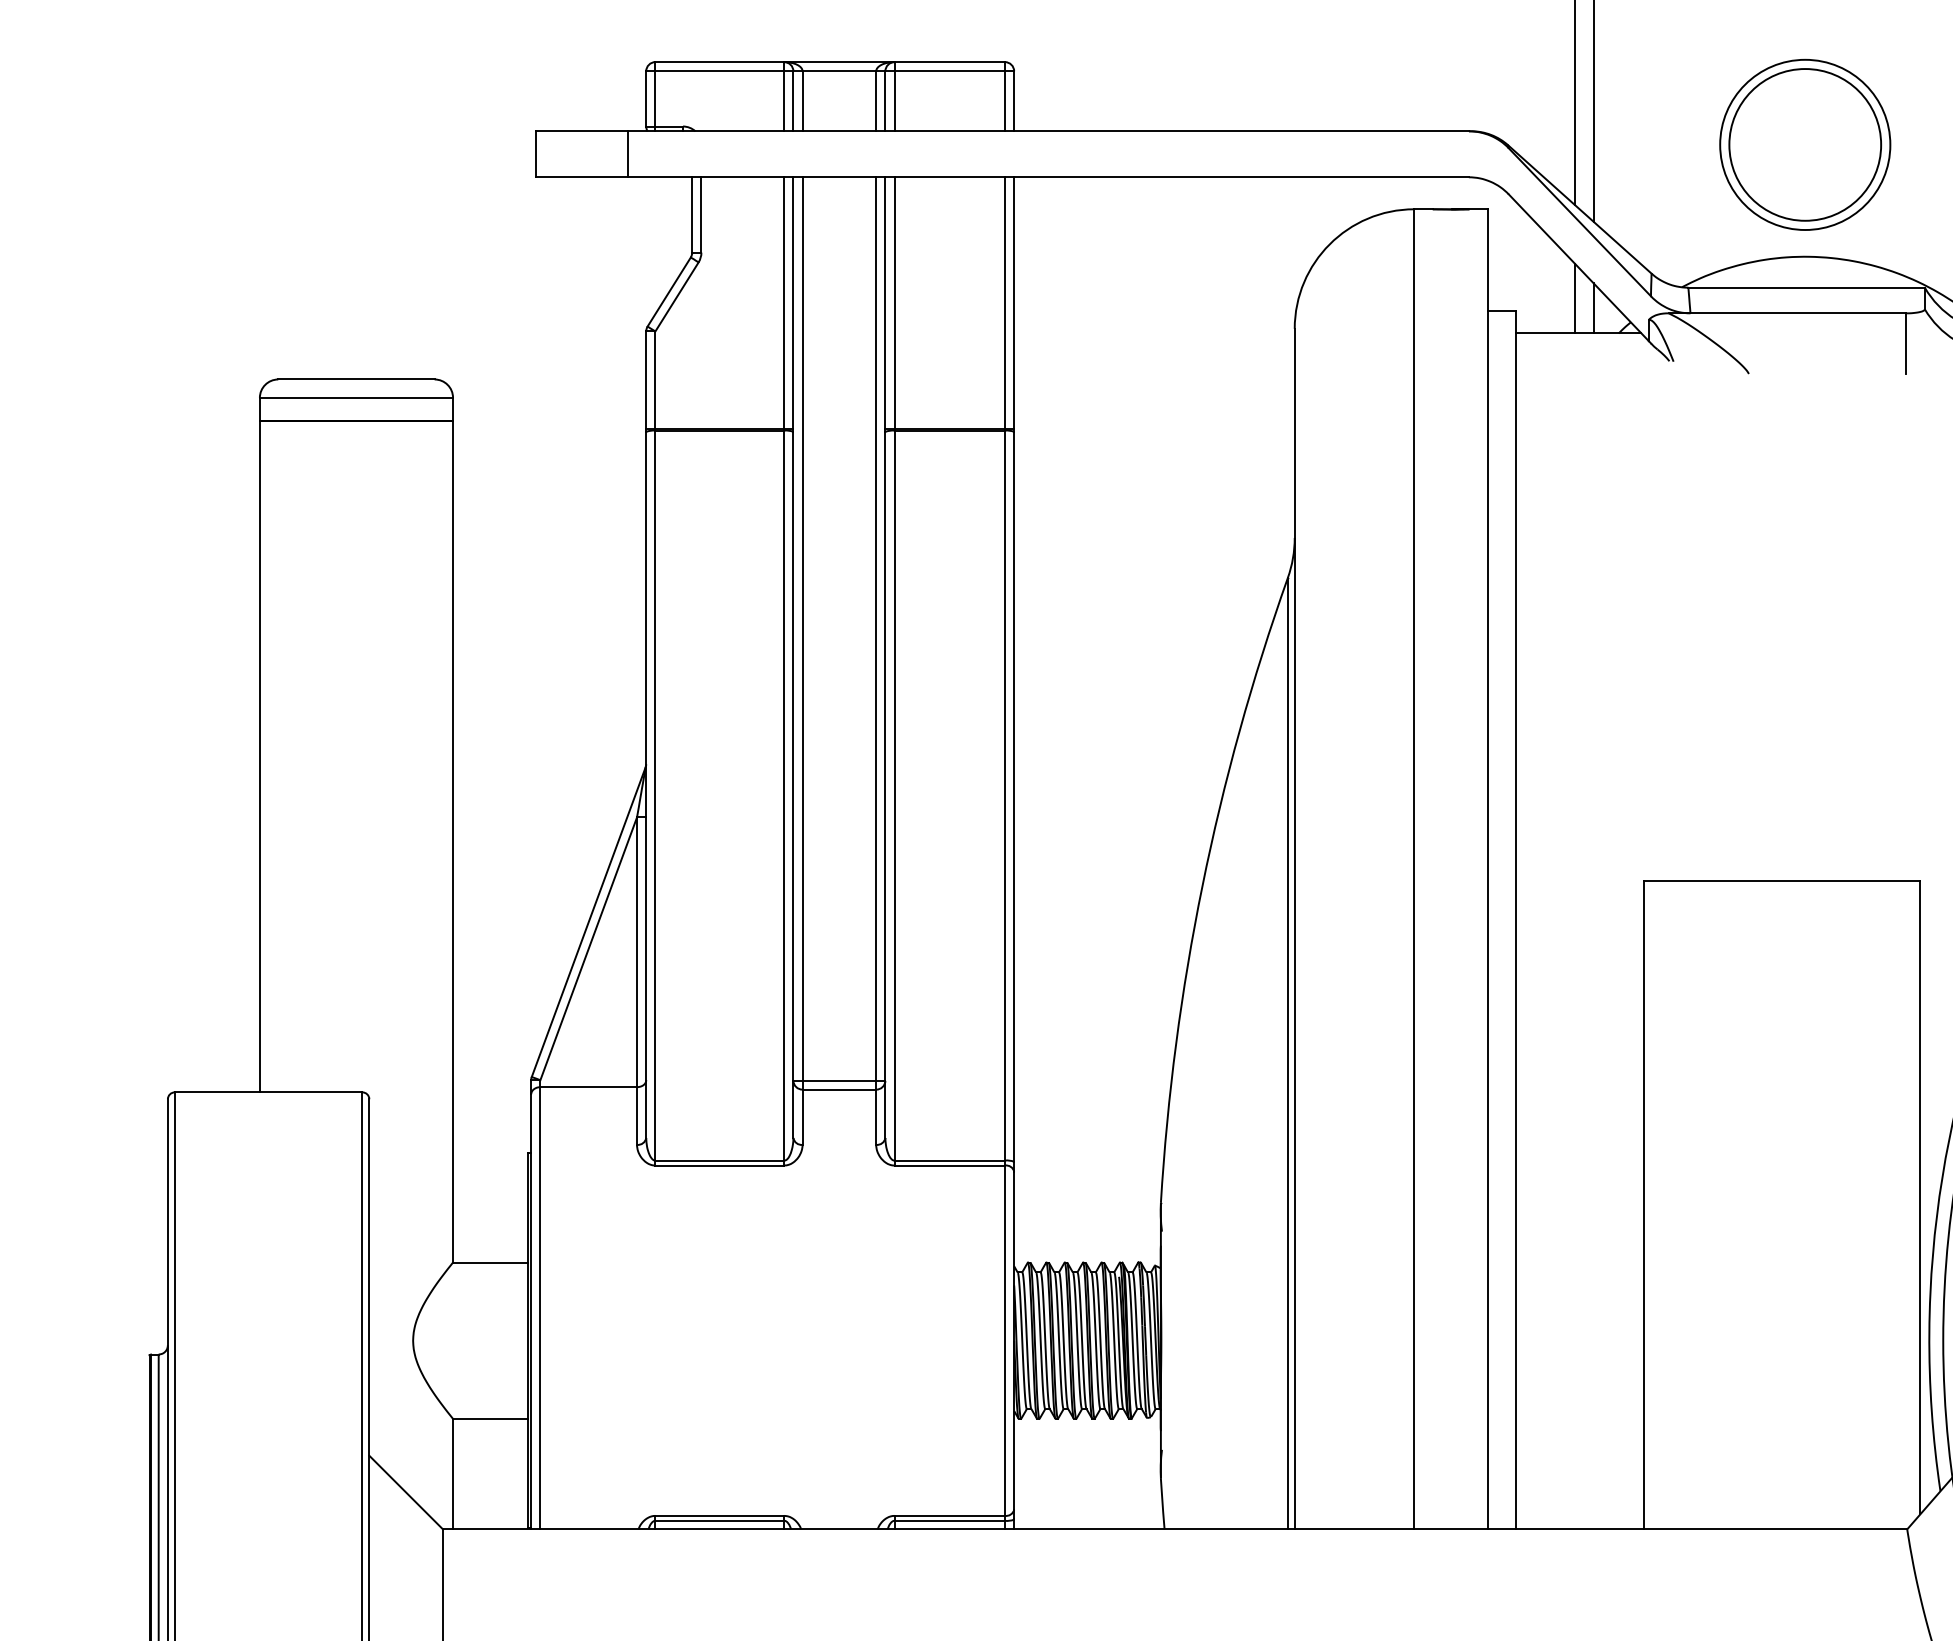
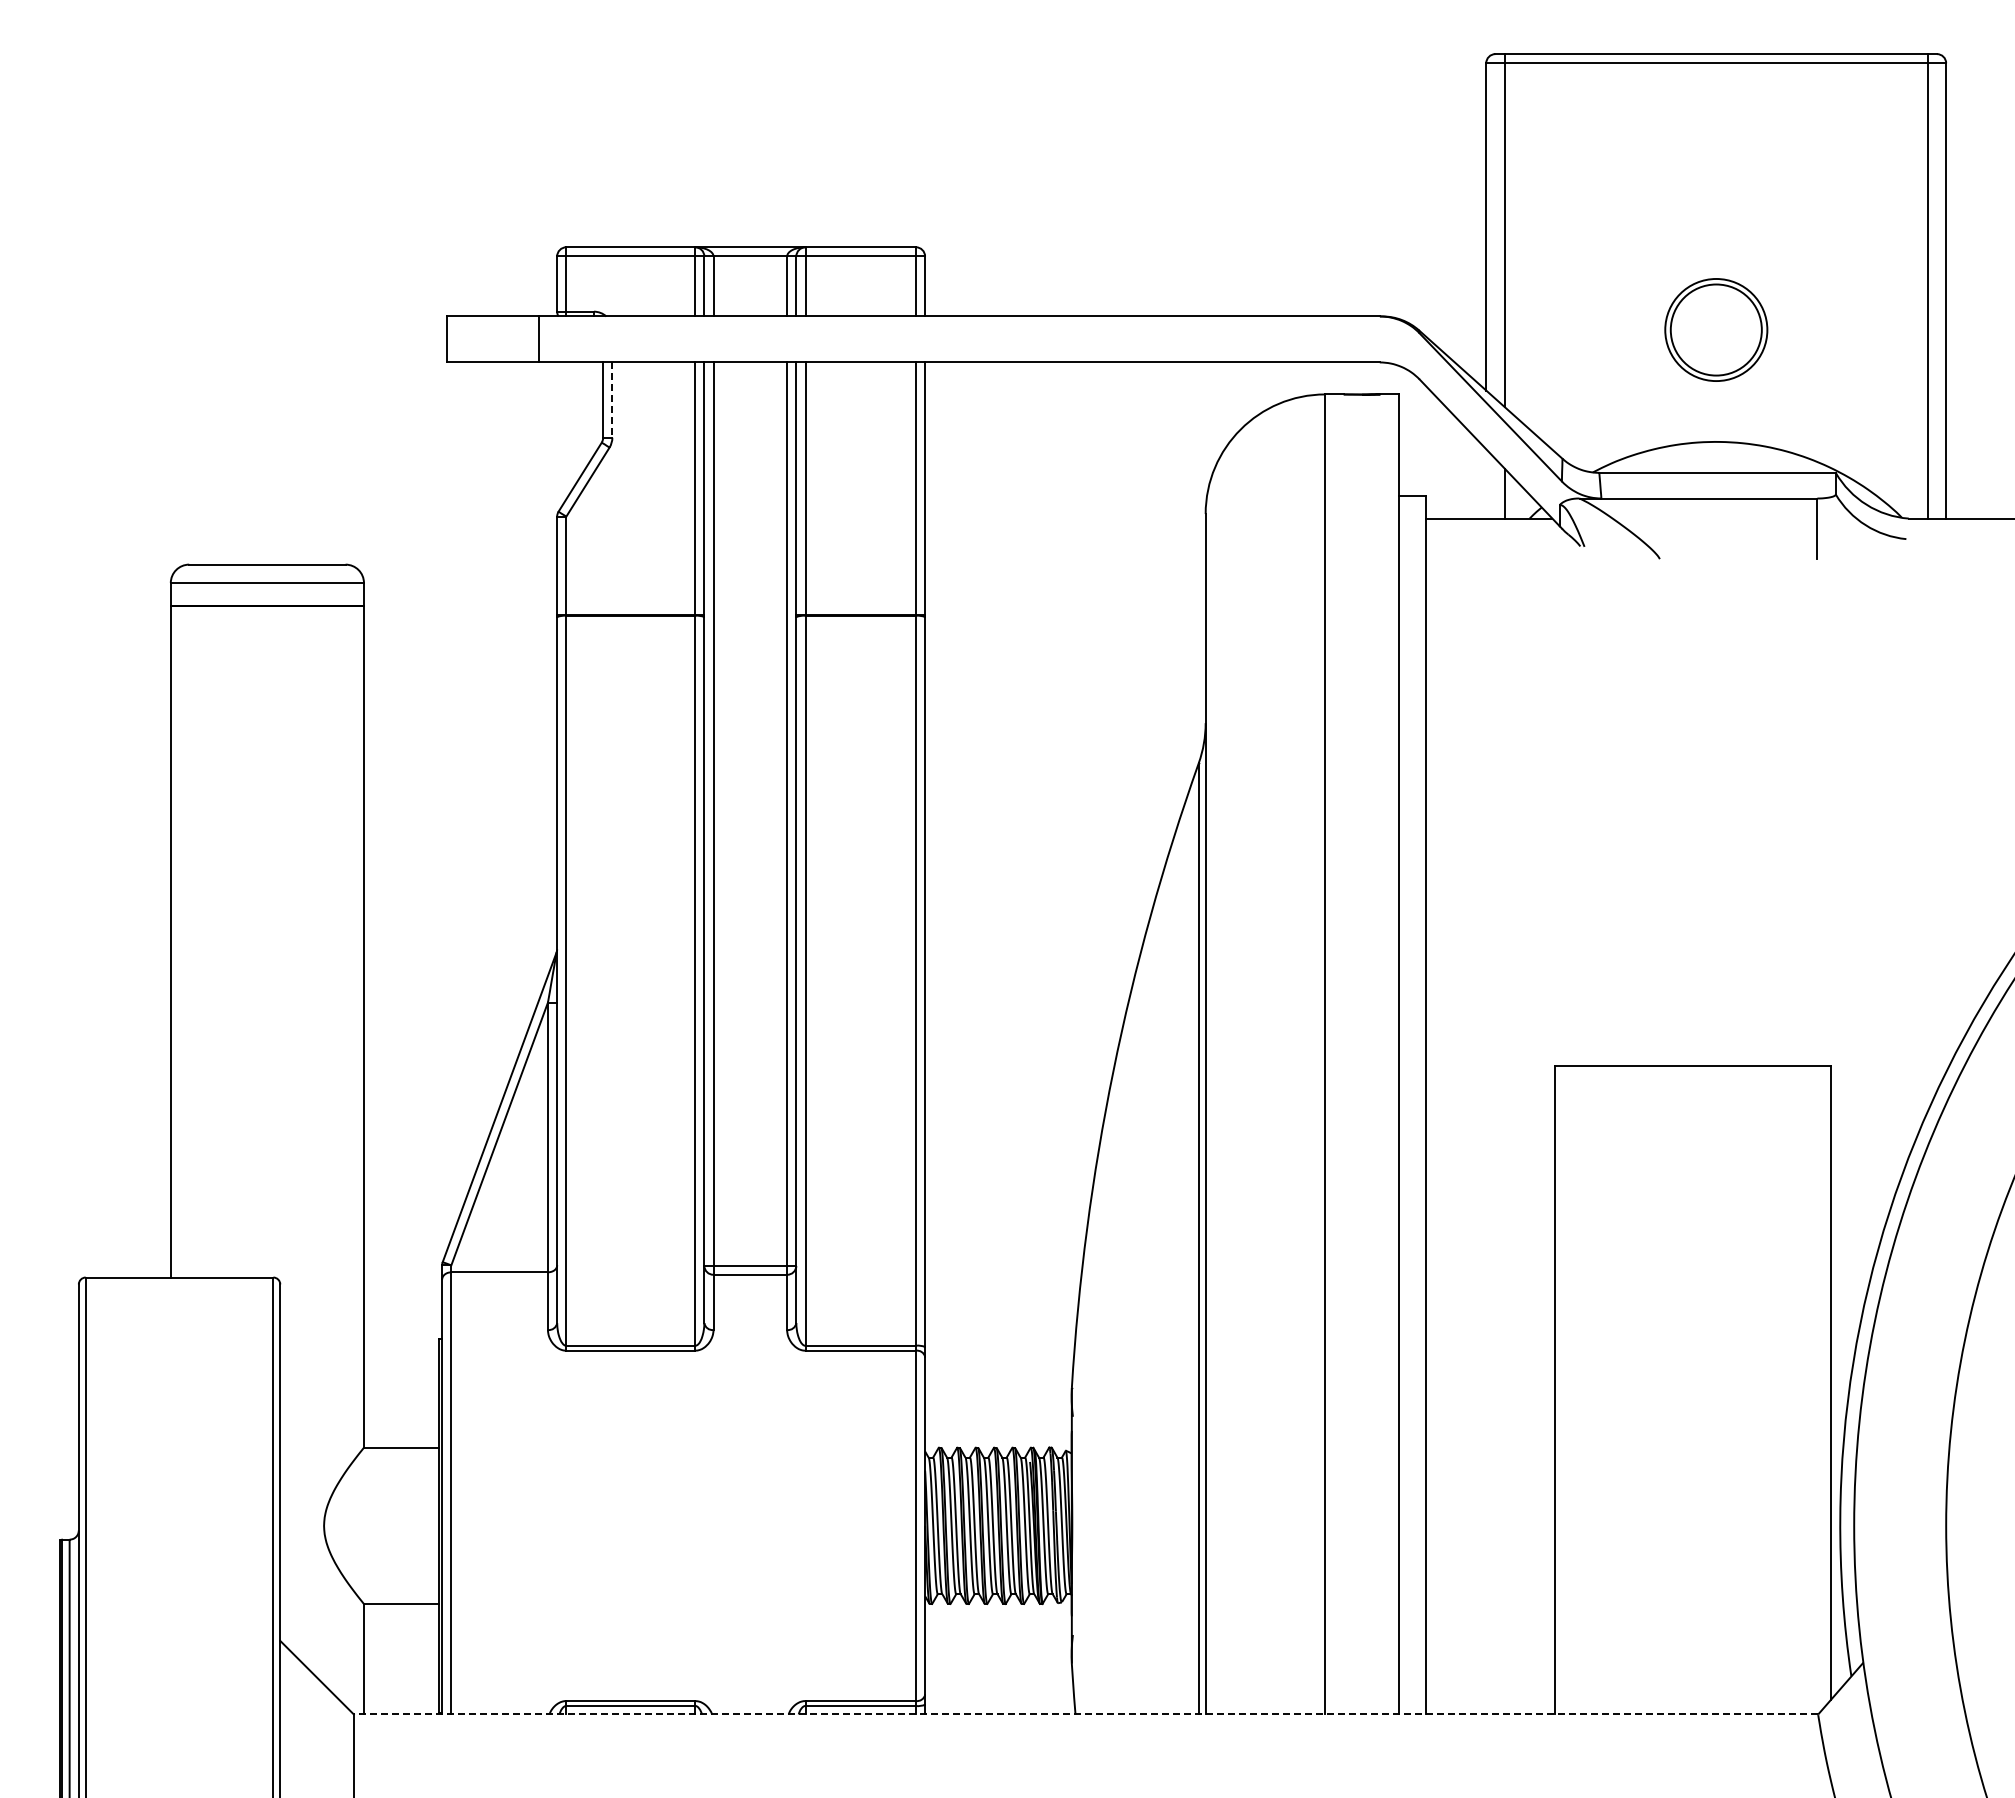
part: (1805, 144) -> (1716, 329), size x0.6
line: (701, 215) -> (612, 400), solid -> dashed
line: (1575, 298) -> (1486, 483), removed
line: (1174, 1529) -> (1085, 1714), solid -> dashed

